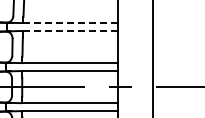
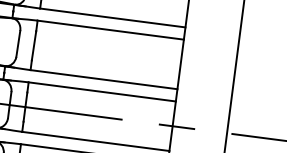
line: (71, 23) -> (114, 18), dashed -> solid
line: (69, 30) -> (109, 29), dashed -> solid

